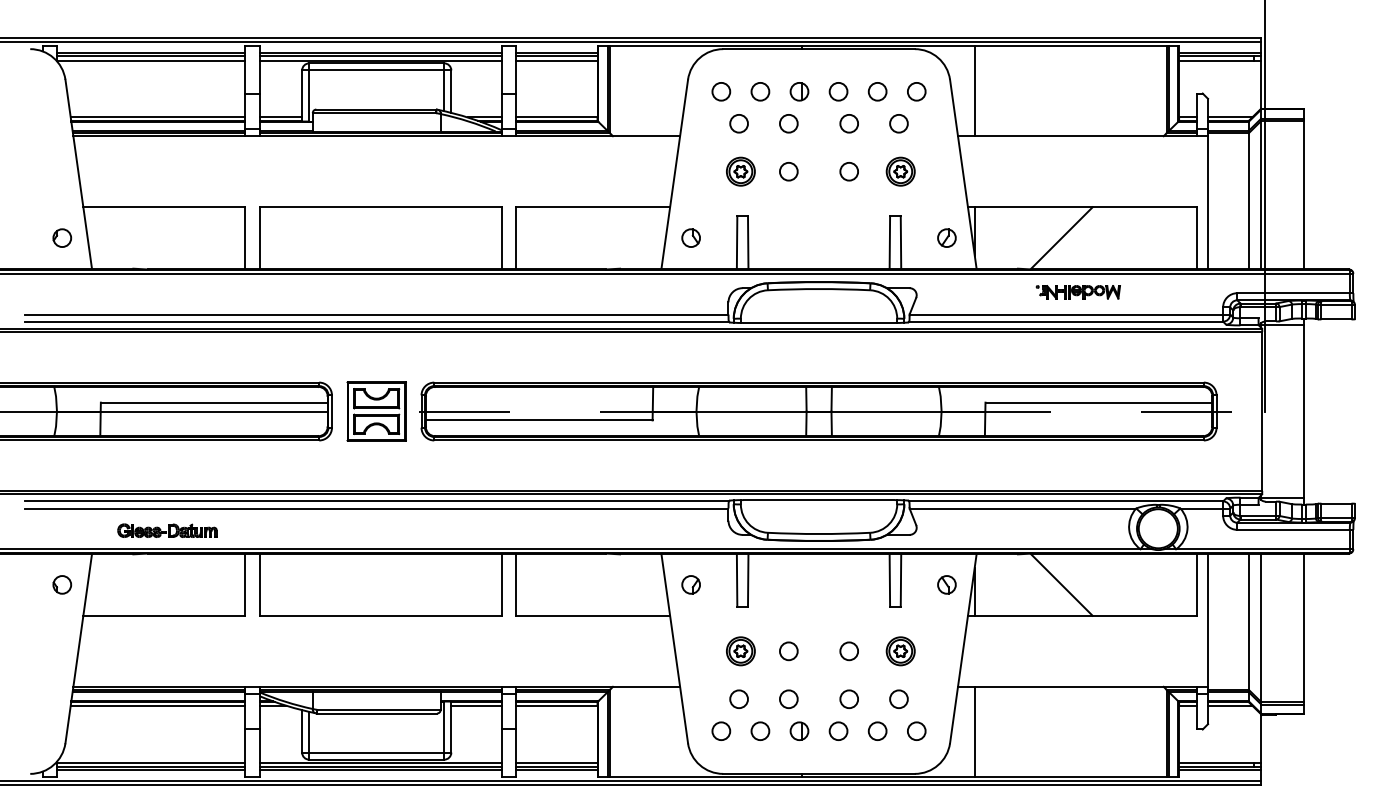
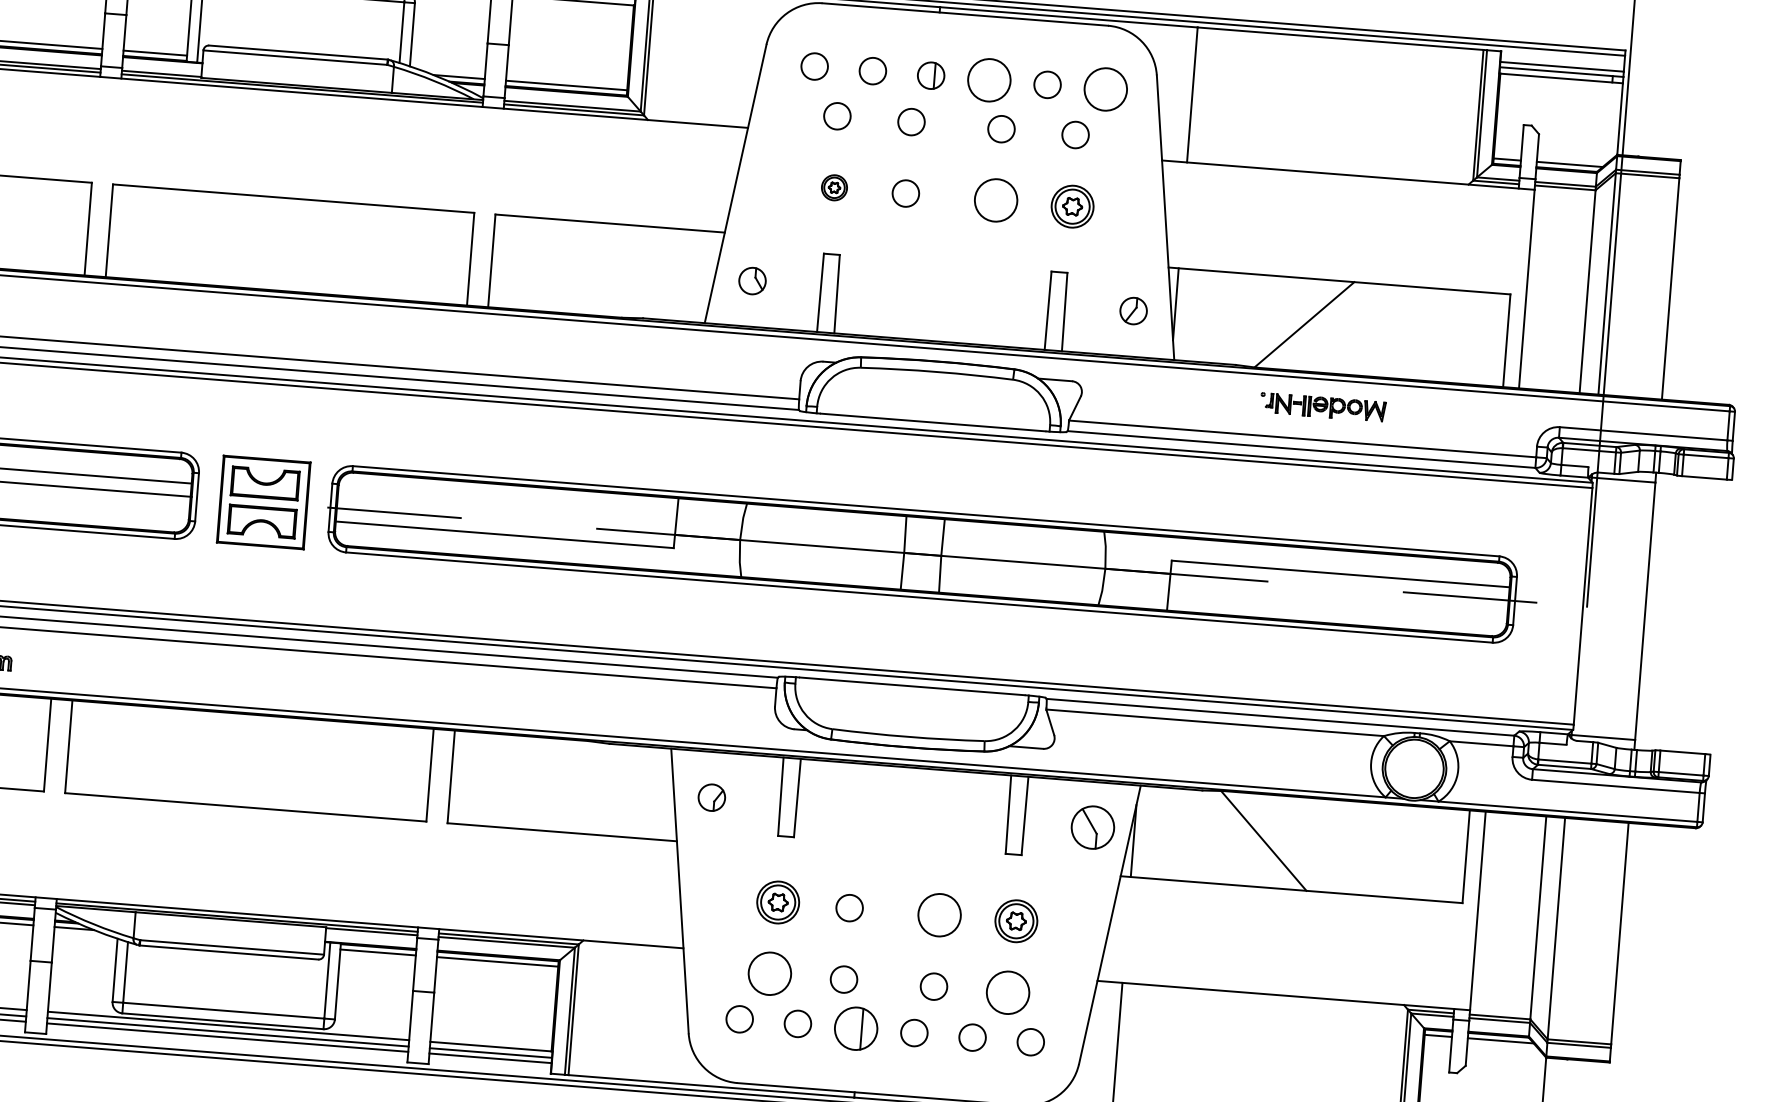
circle: (838, 91) -> (989, 79), size x1.6
circle: (916, 91) -> (1105, 89), size x1.6
part: (740, 171) -> (833, 187), size x0.6
circle: (848, 171) -> (994, 200), size x1.6
part: (946, 584) -> (1092, 827), size x1.6
circle: (849, 651) -> (939, 915), size x1.6
circle: (898, 698) -> (1007, 991), size x1.6
circle: (738, 699) -> (768, 974), size x1.6
part: (799, 730) -> (856, 1027), size x1.6

